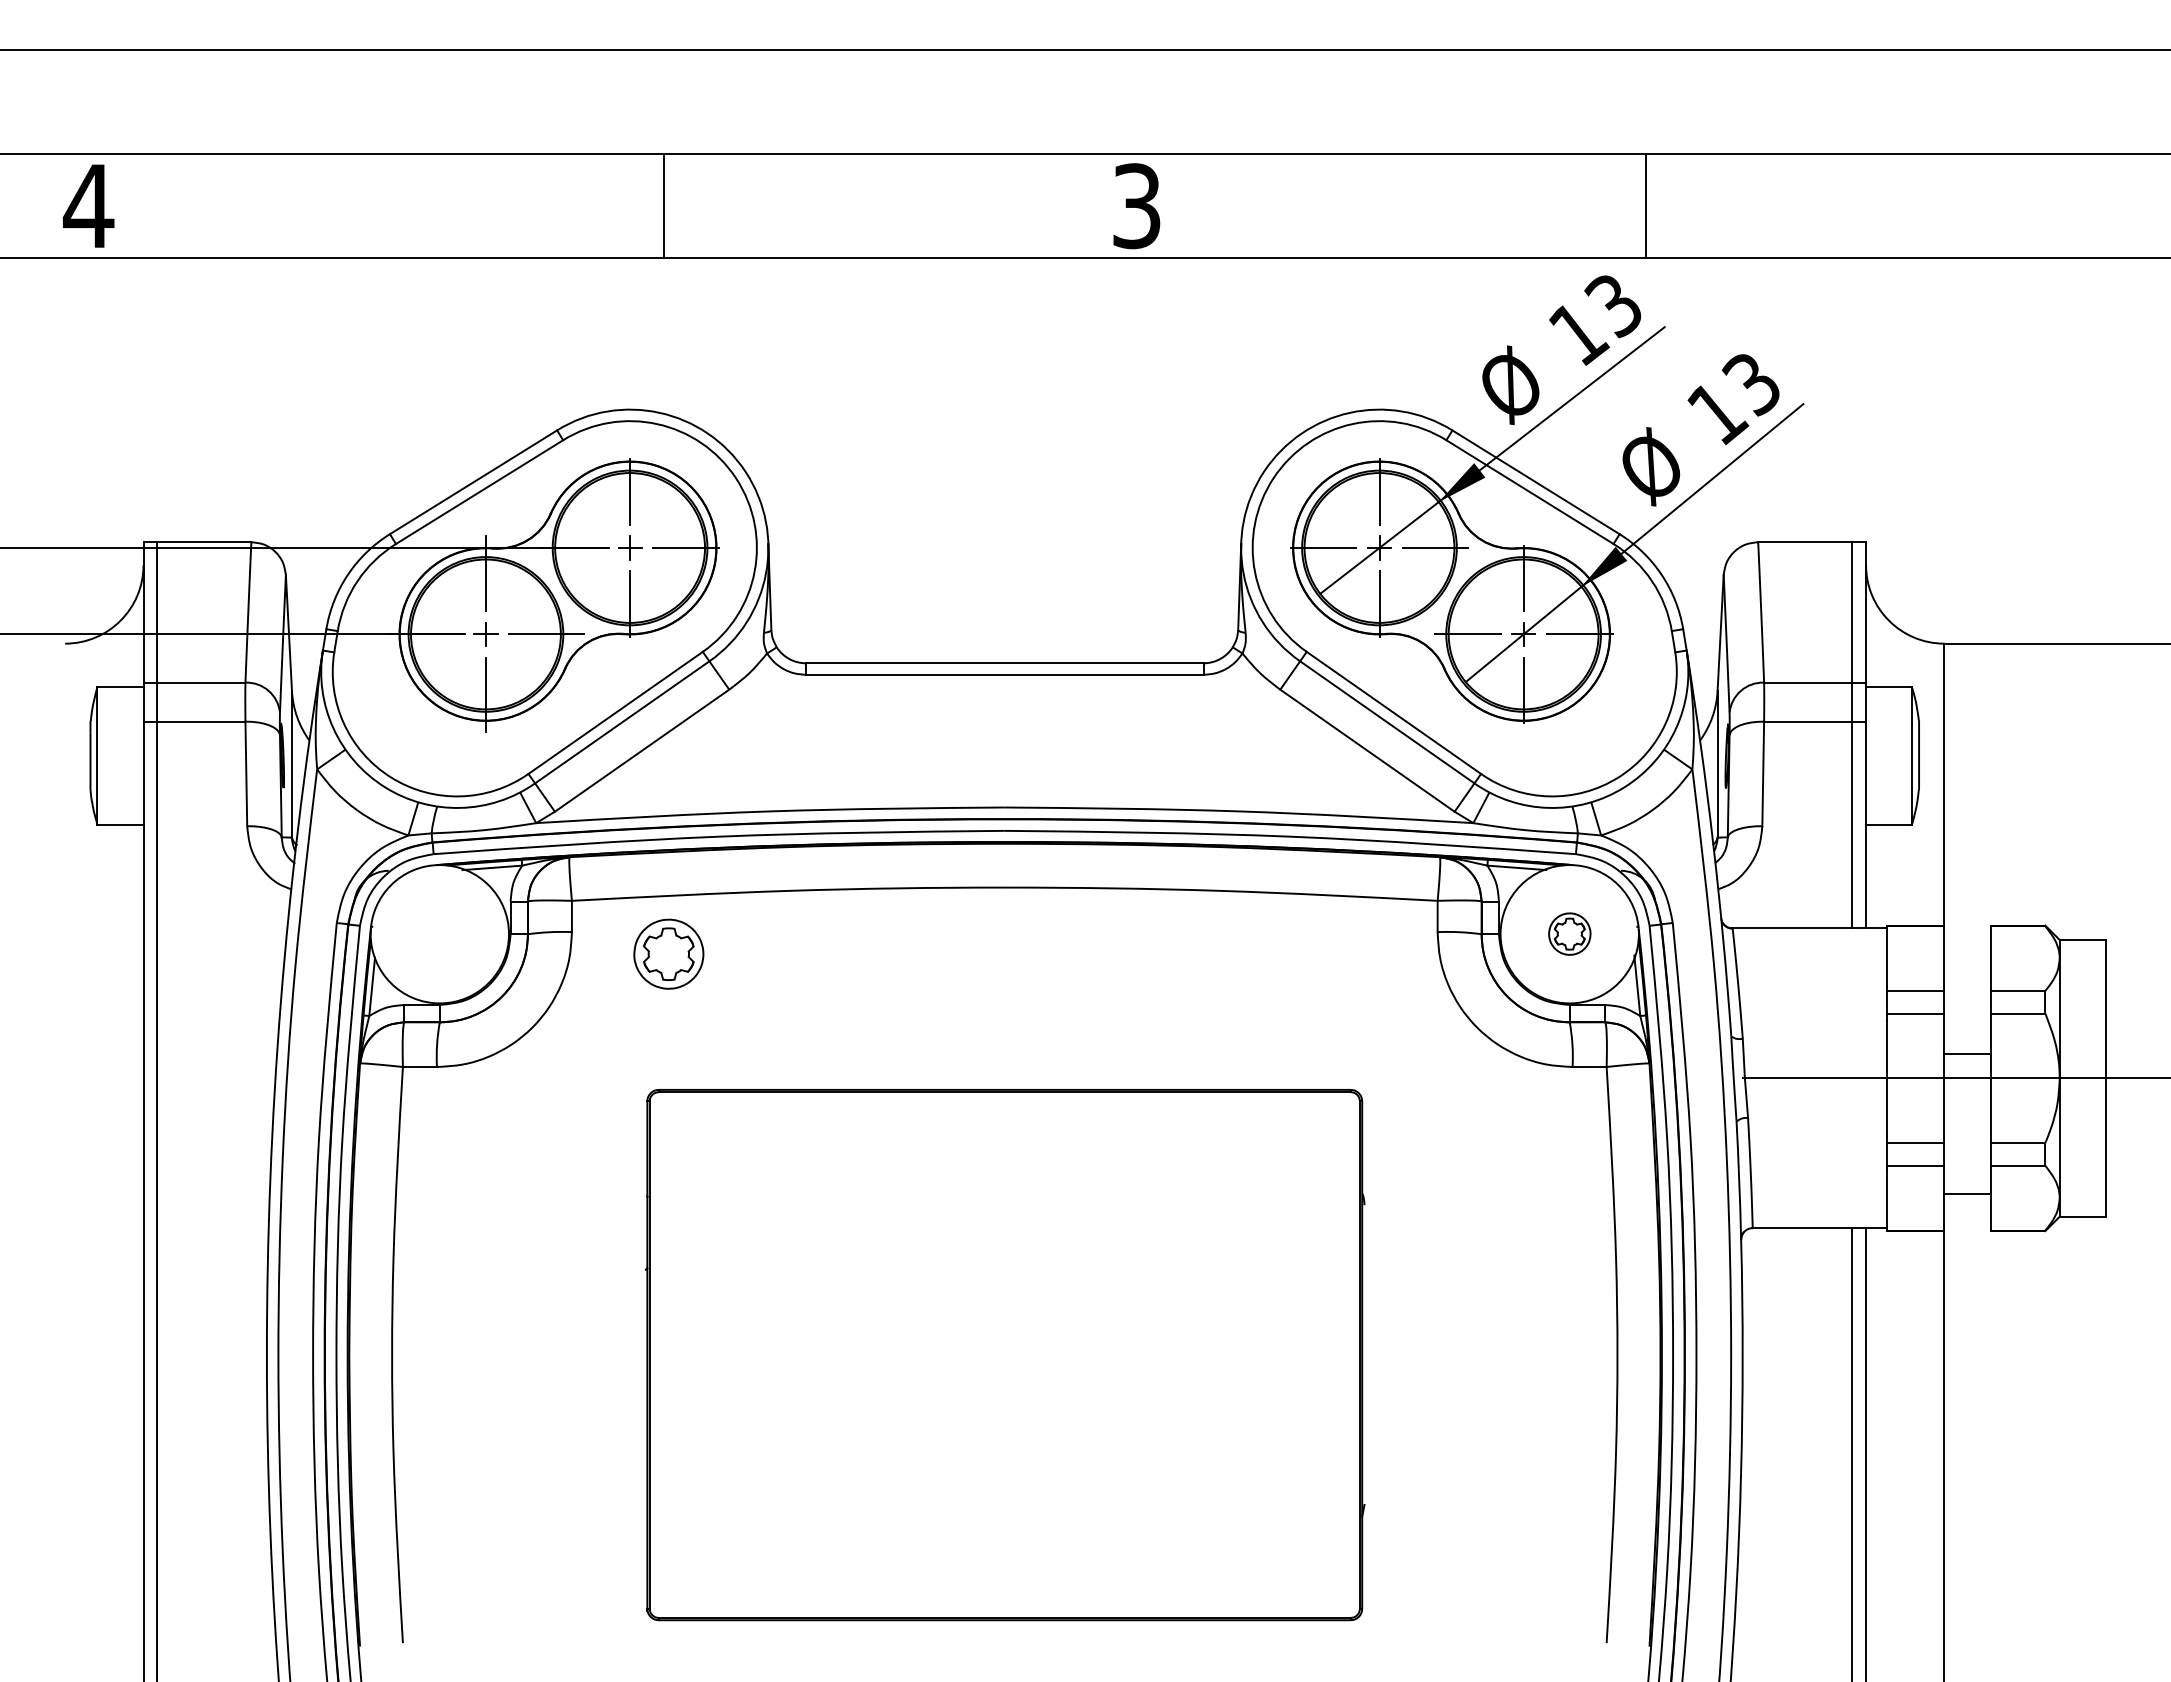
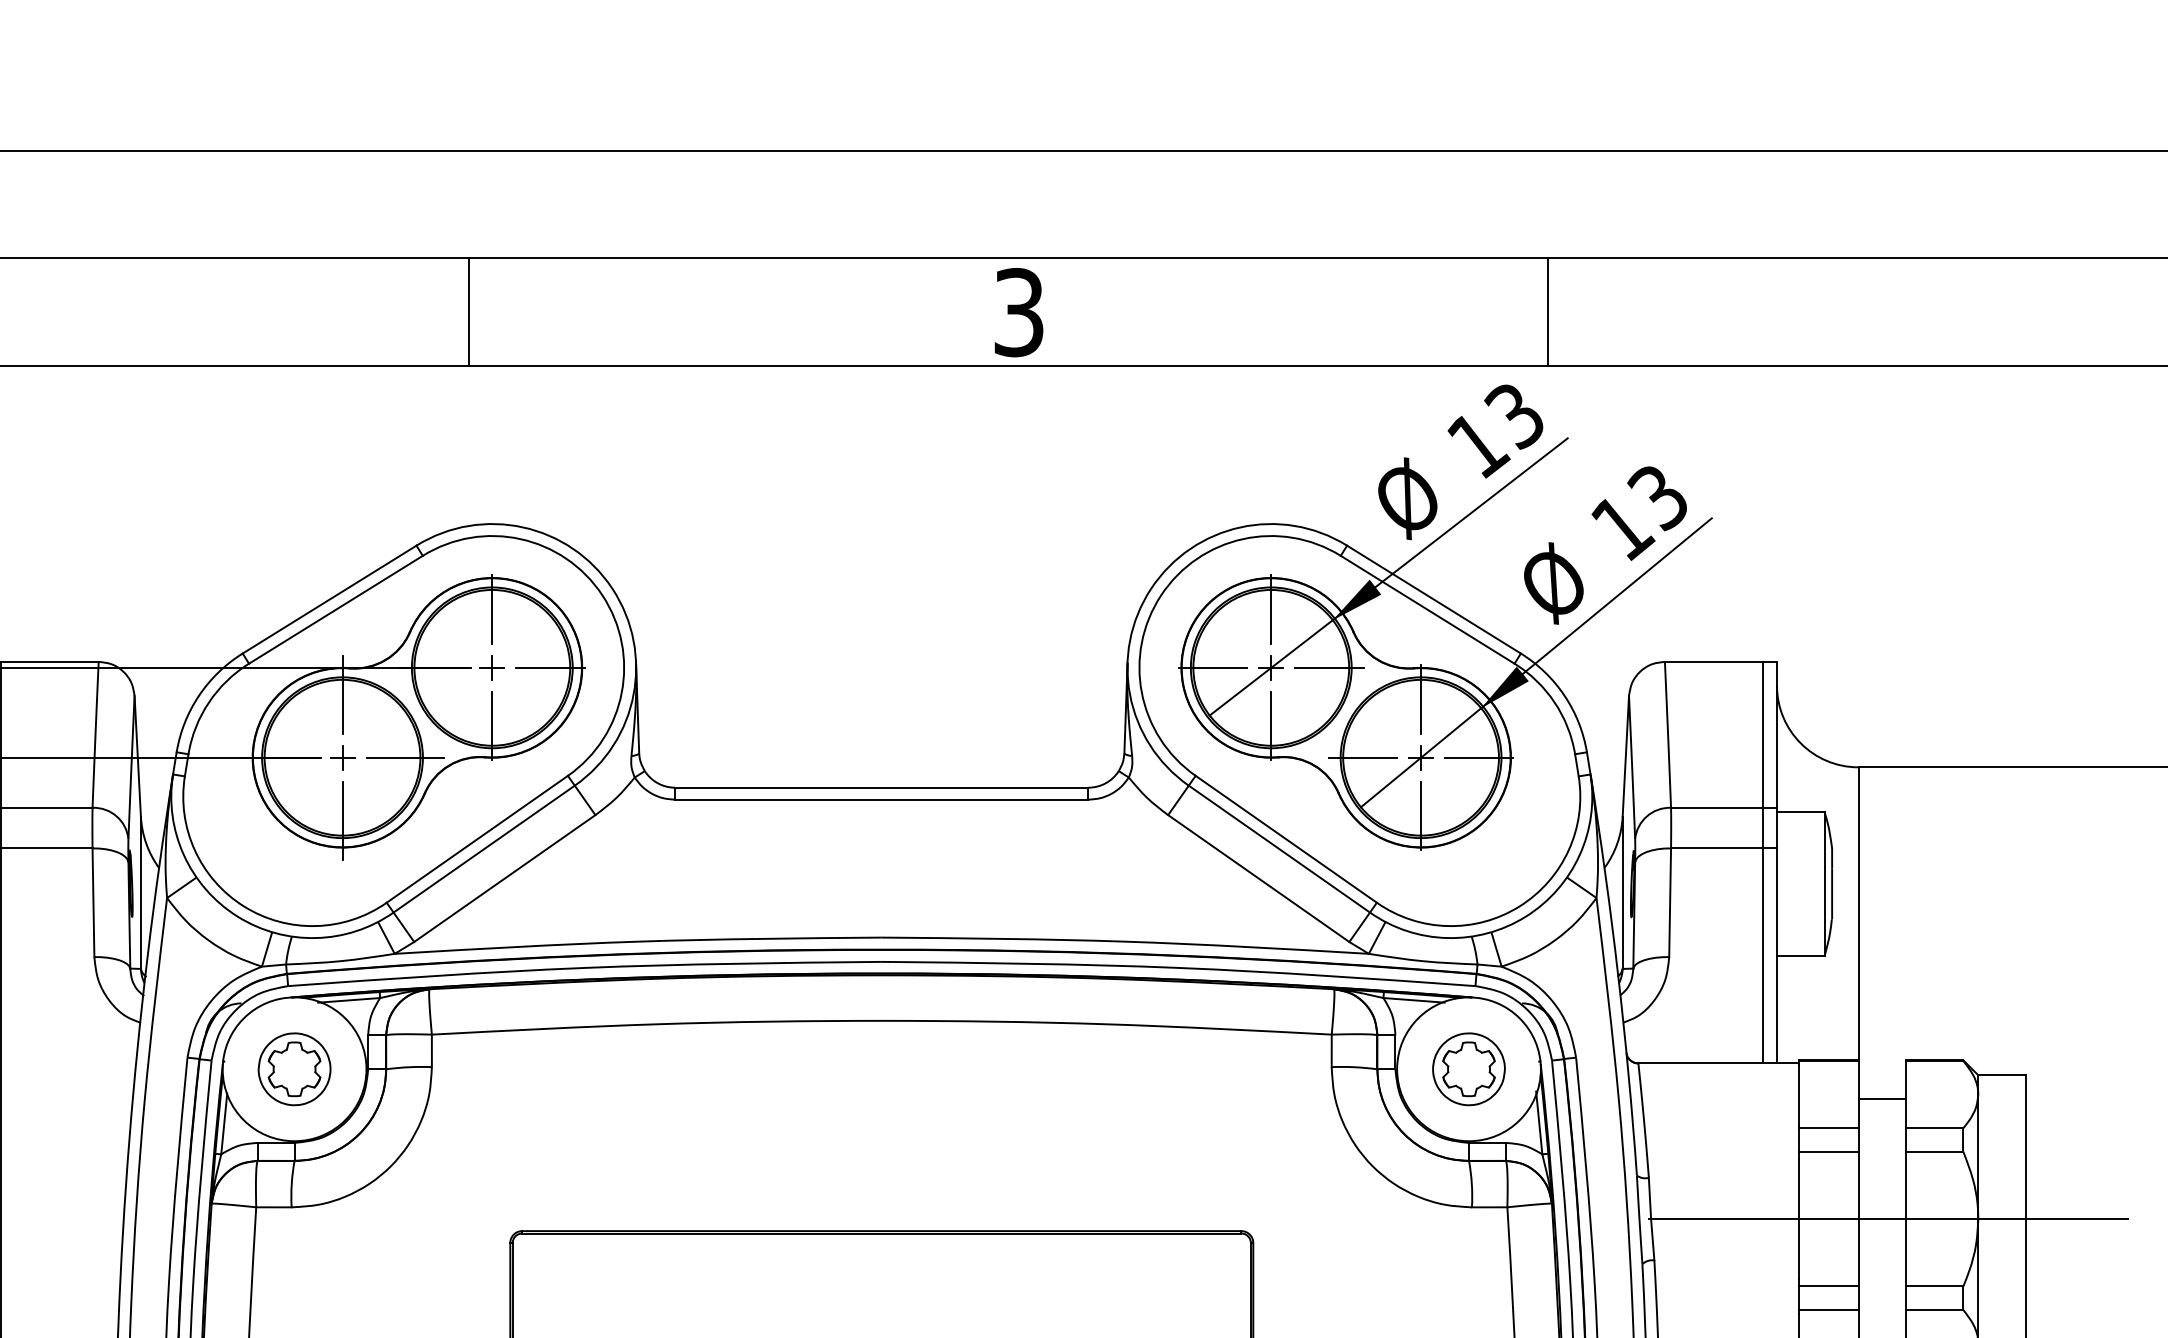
line: (664, 205) -> (469, 311), moved
part: (1569, 933) -> (1468, 1068), size x1.67
part: (668, 953) -> (294, 1068), moved
line: (1967, 1054) -> (1882, 1099), moved

